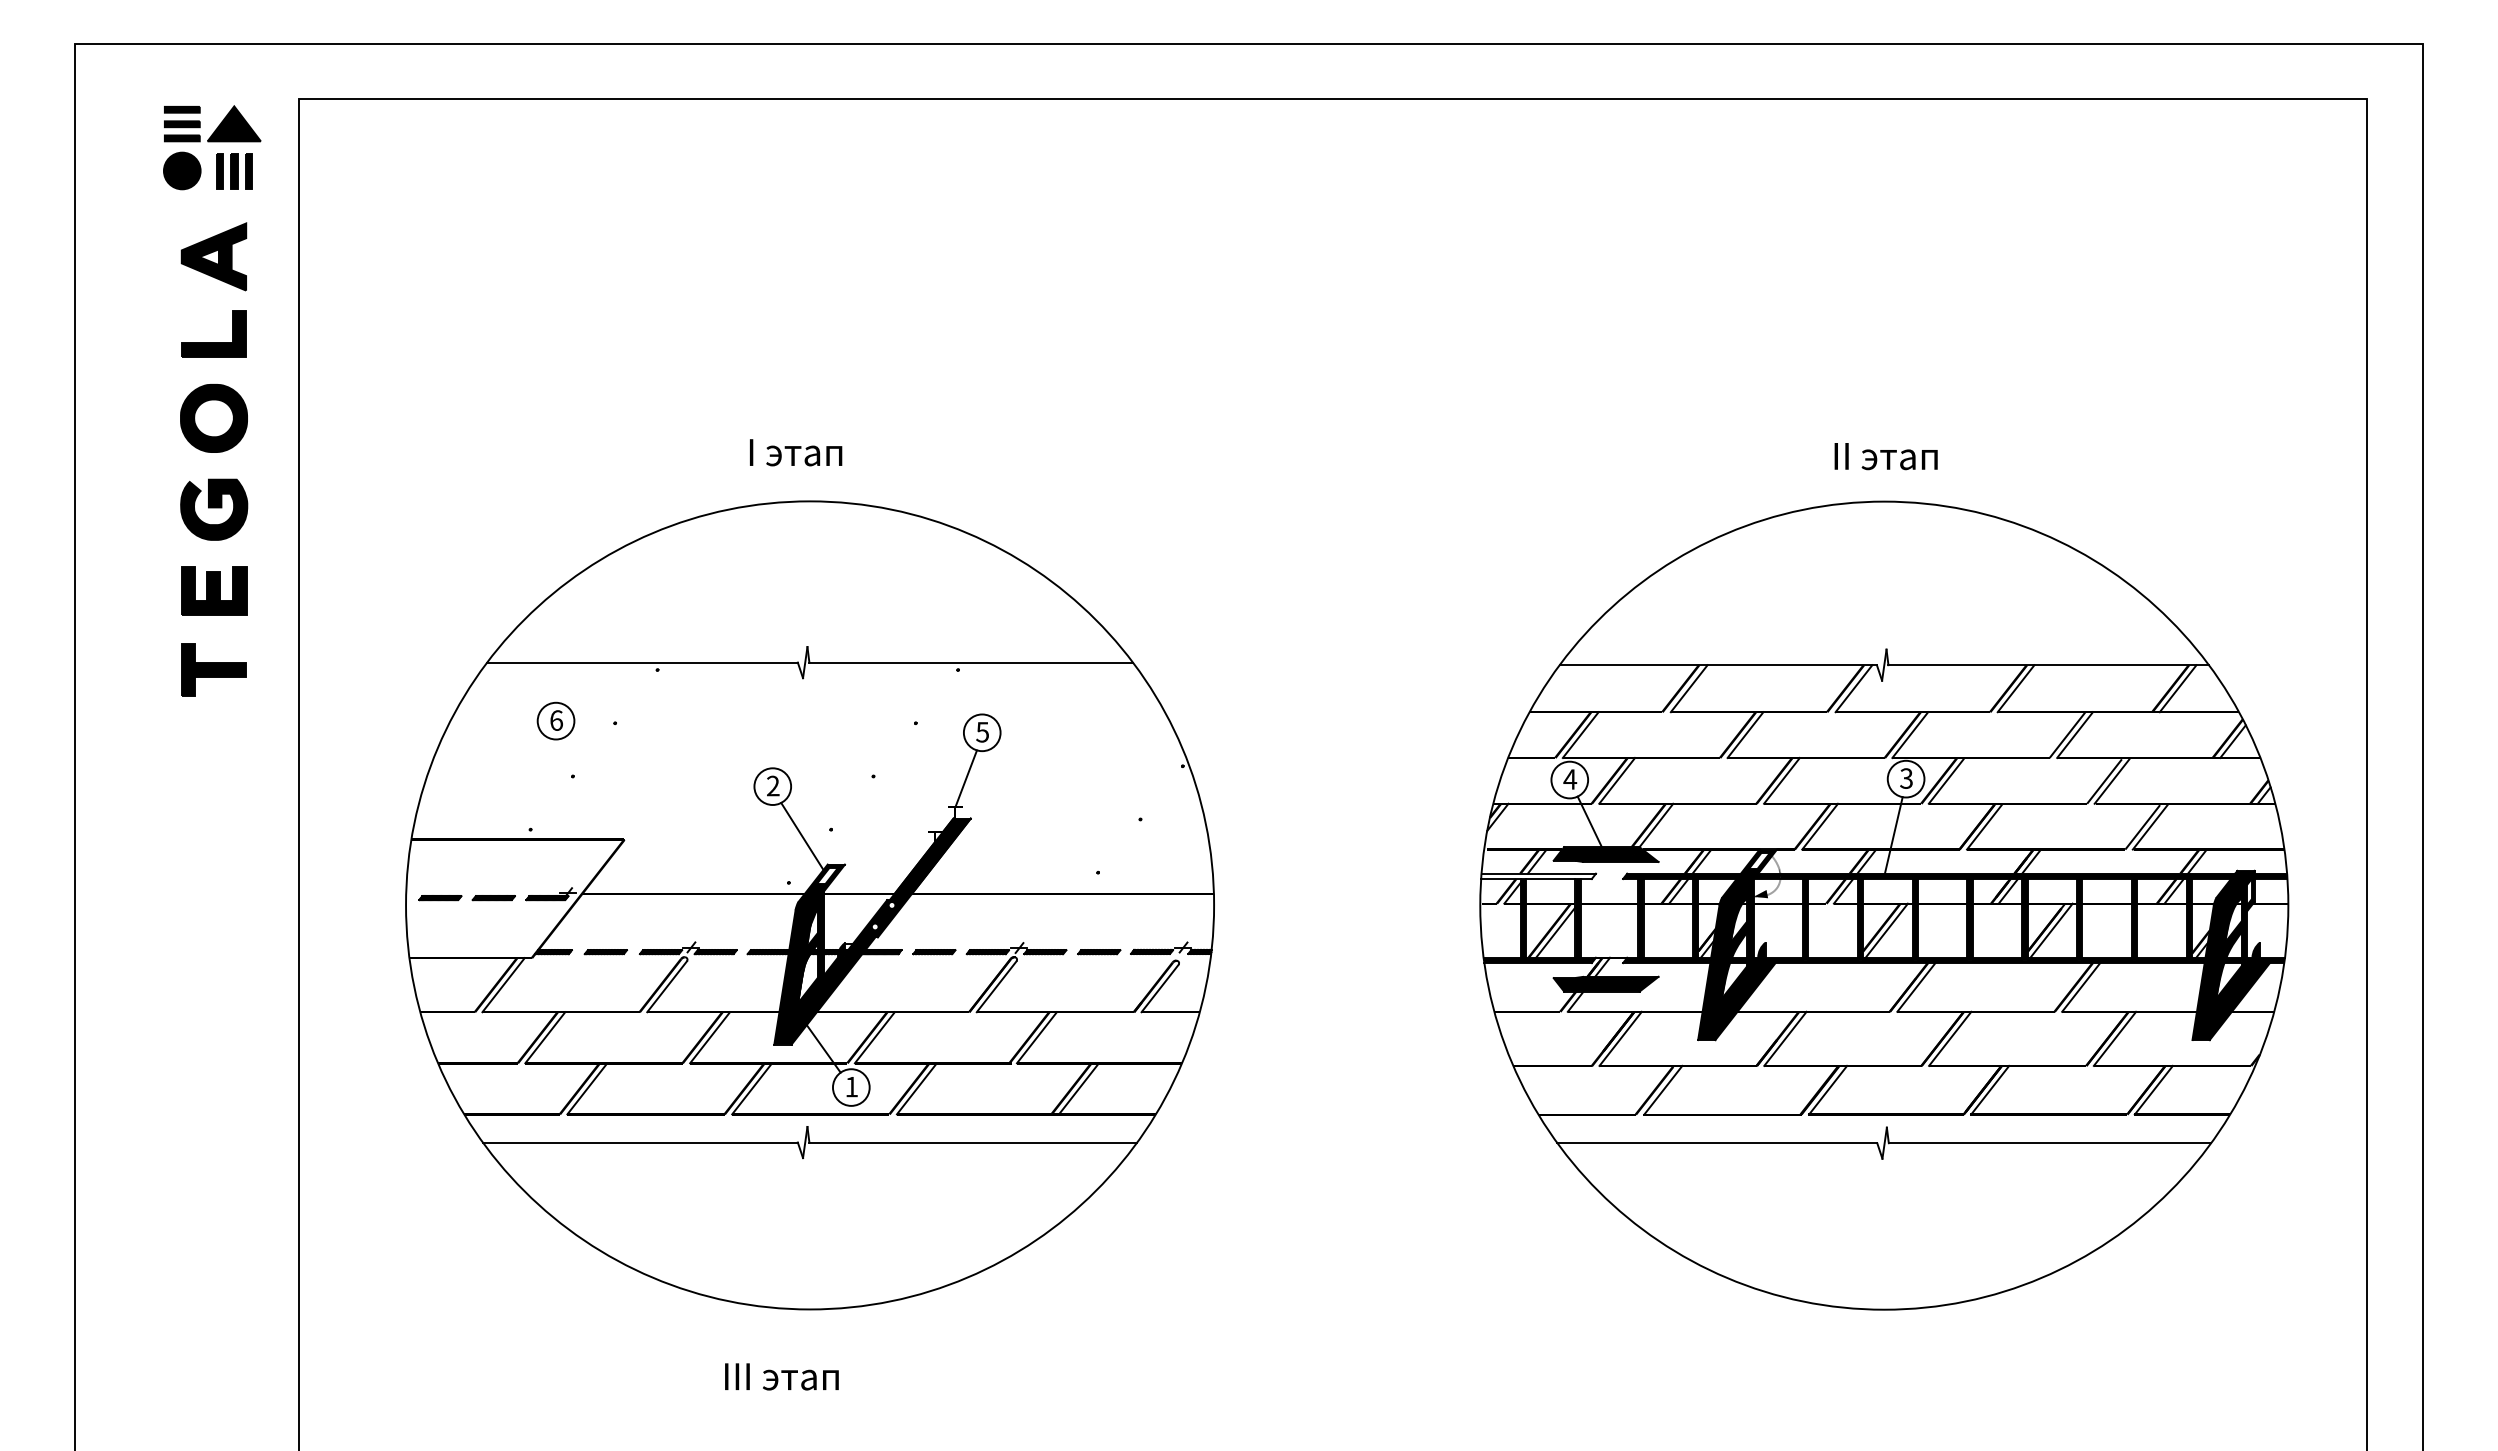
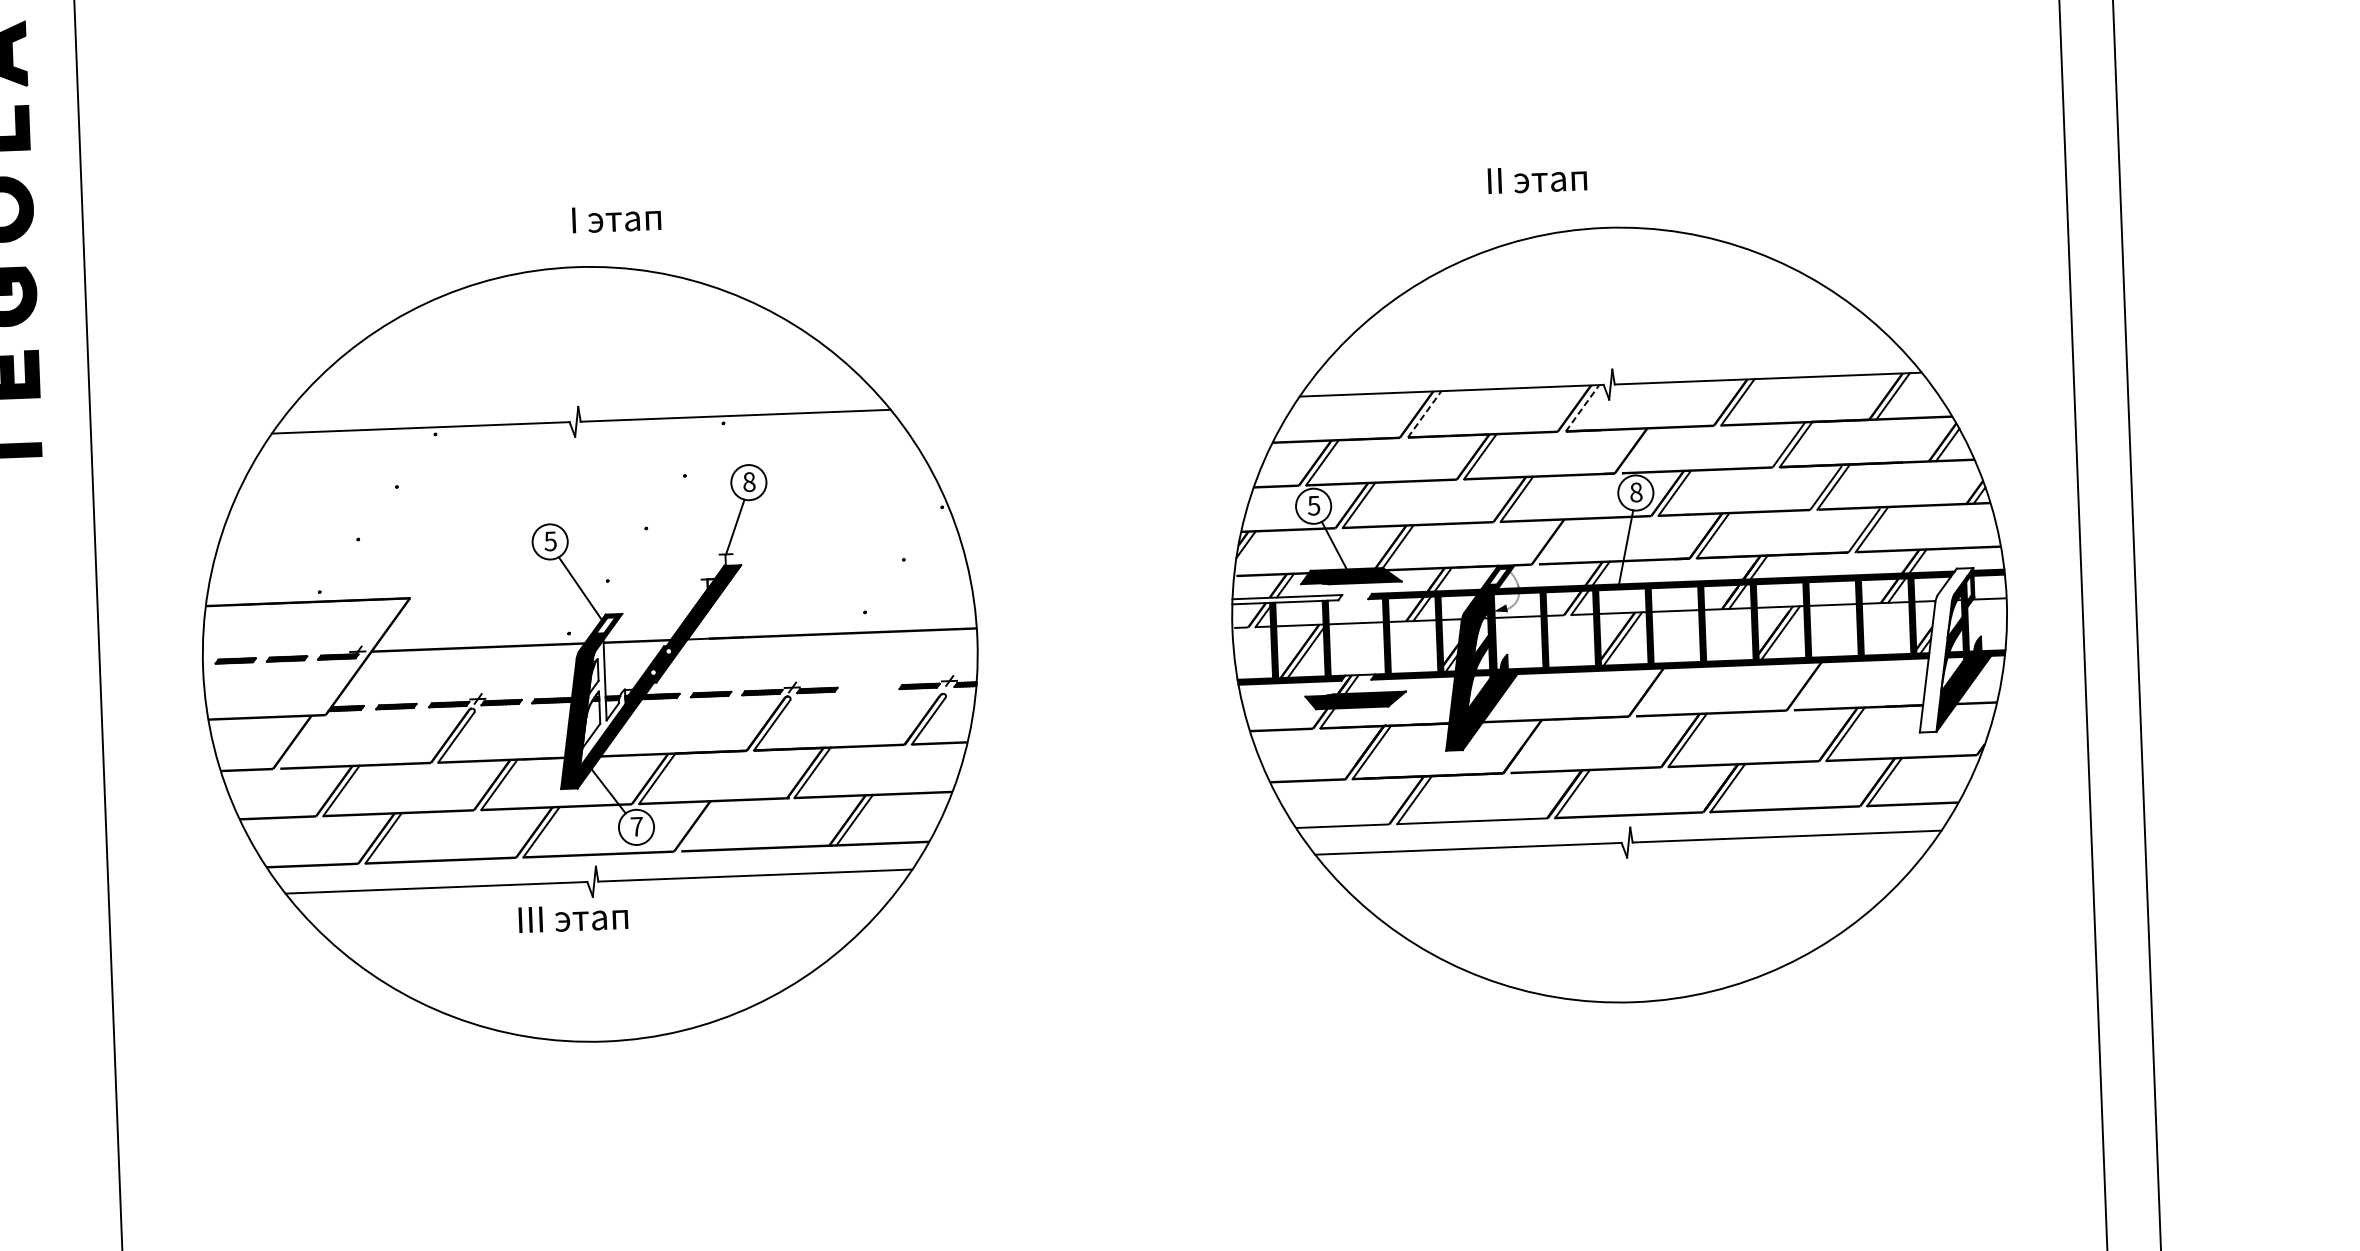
text: (796, 452) -> (617, 218), moved
text: (1885, 456) -> (1536, 179), moved
line: (1689, 688) -> (1424, 414), solid -> dashed
line: (1853, 688) -> (1582, 408), solid -> dashed
part: (555, 720) -> (339, 486), removed
text: (982, 732) -> (749, 482), 5 -> 8
line: (1910, 735) -> (1638, 451), removed
text: (1906, 778) -> (1636, 492), 3 -> 8
text: (1570, 779) -> (1314, 505), 4 -> 5
text: (772, 785) -> (549, 540), 2 -> 5
line: (1820, 826) -> (1555, 541), removed
part: (1099, 952) -> (869, 688), removed
fill: (2223, 955) -> (1946, 650), removed
fill: (819, 956) -> (601, 702), removed
line: (503, 985) -> (299, 742), removed
line: (1916, 987) -> (1653, 692), removed
line: (2081, 987) -> (1811, 686), removed
line: (1785, 1038) -> (1529, 745), removed
text: (851, 1087) -> (636, 827), 1 -> 7
line: (916, 1088) -> (698, 825), removed
text: (781, 1376) -> (572, 918), moved

